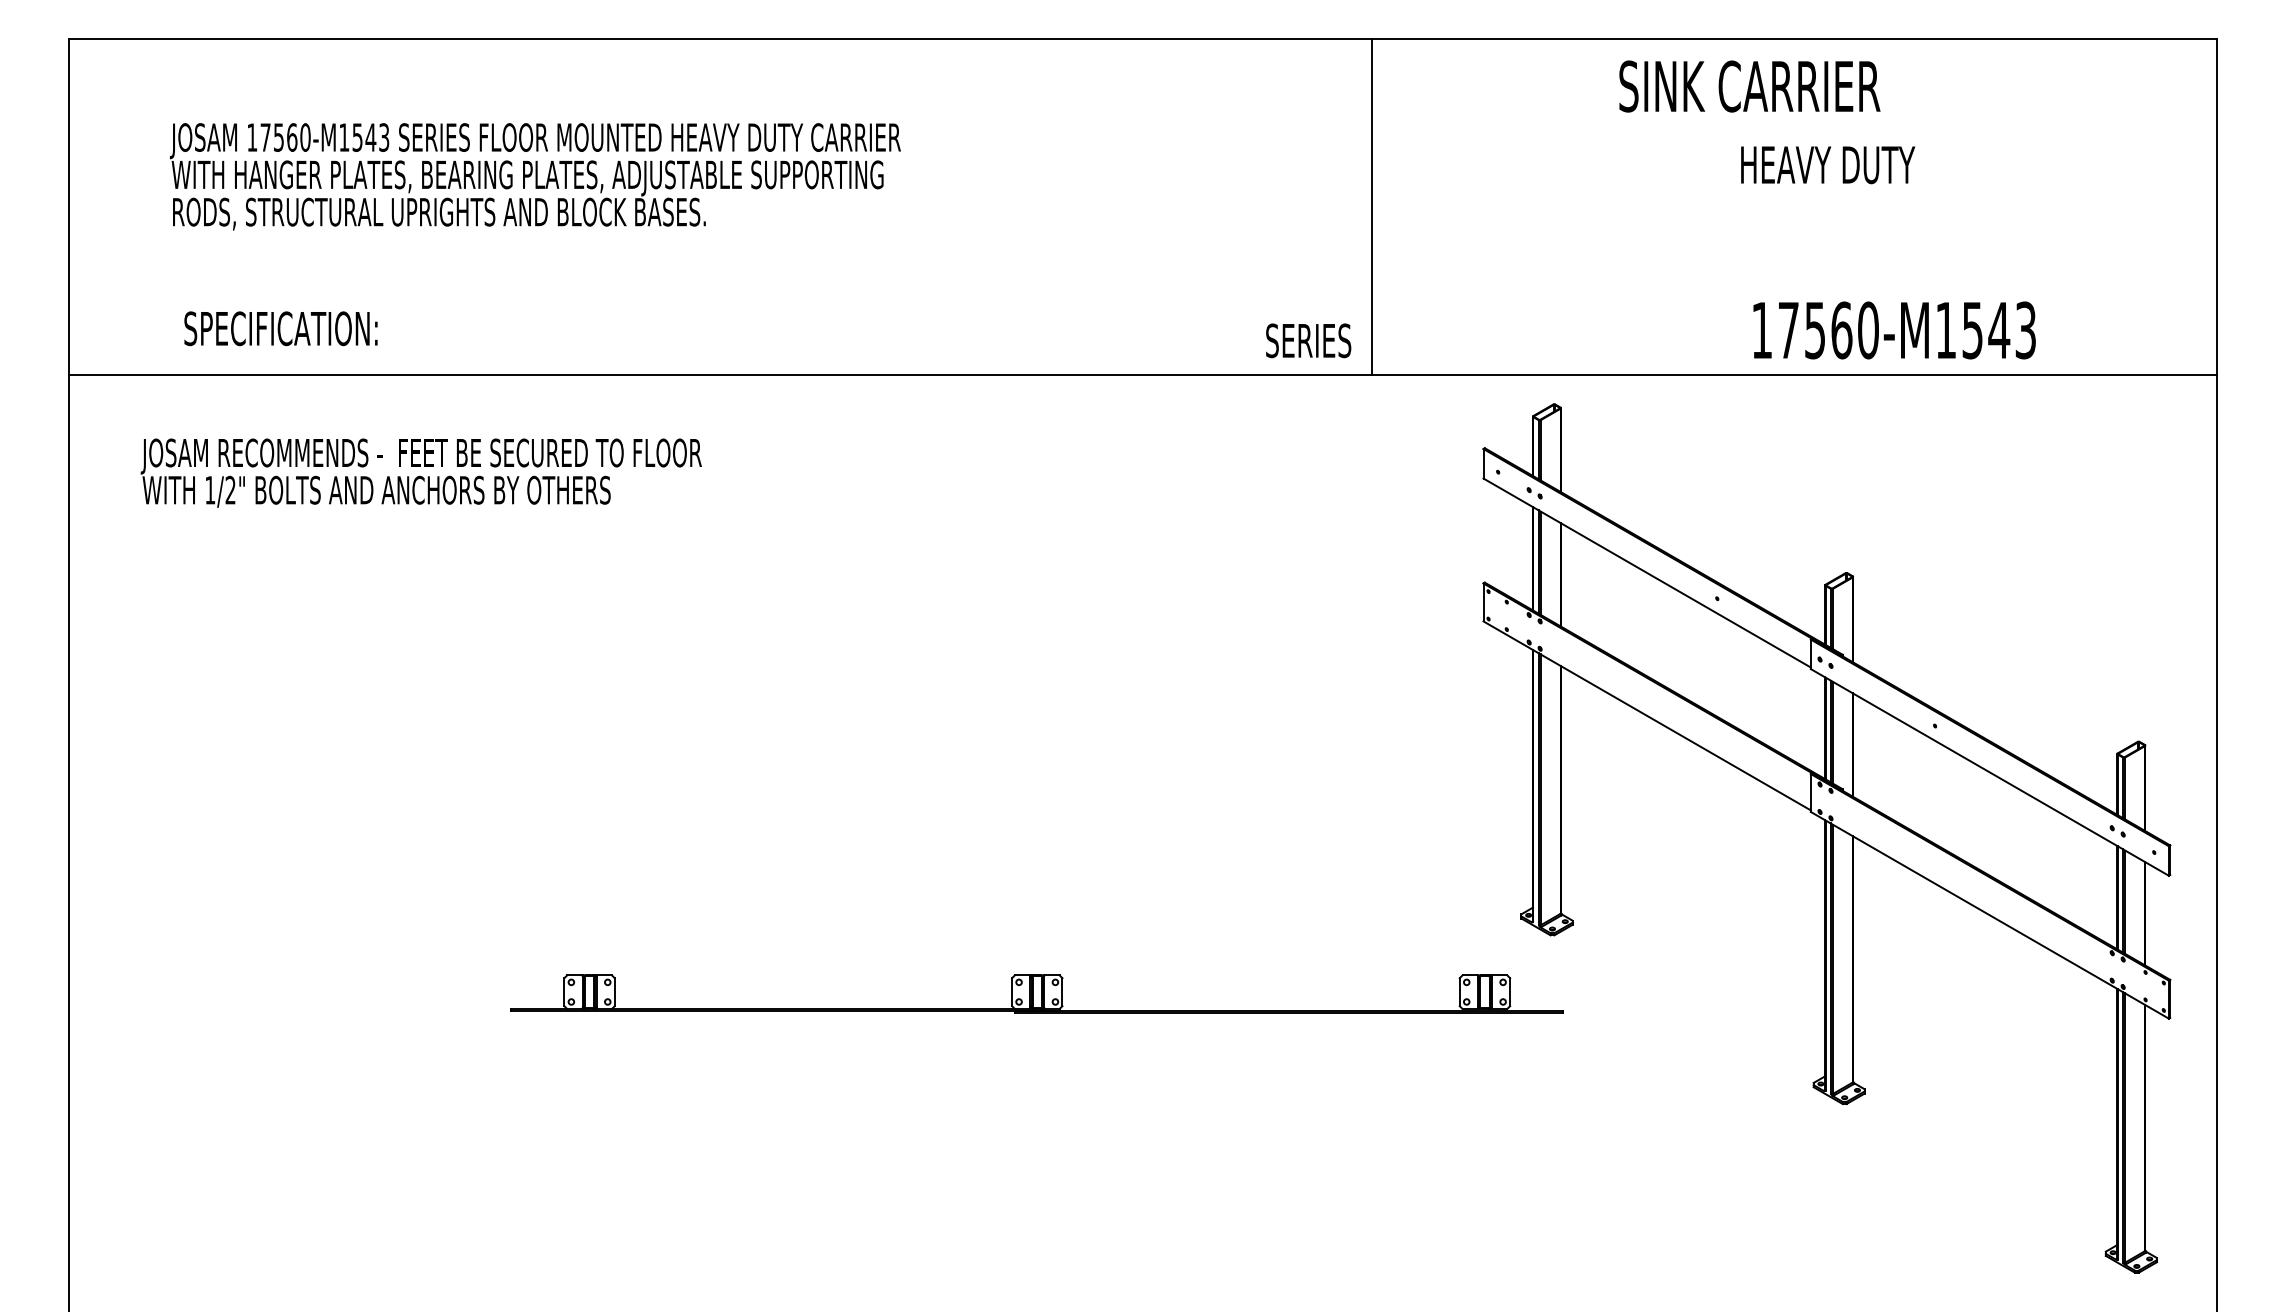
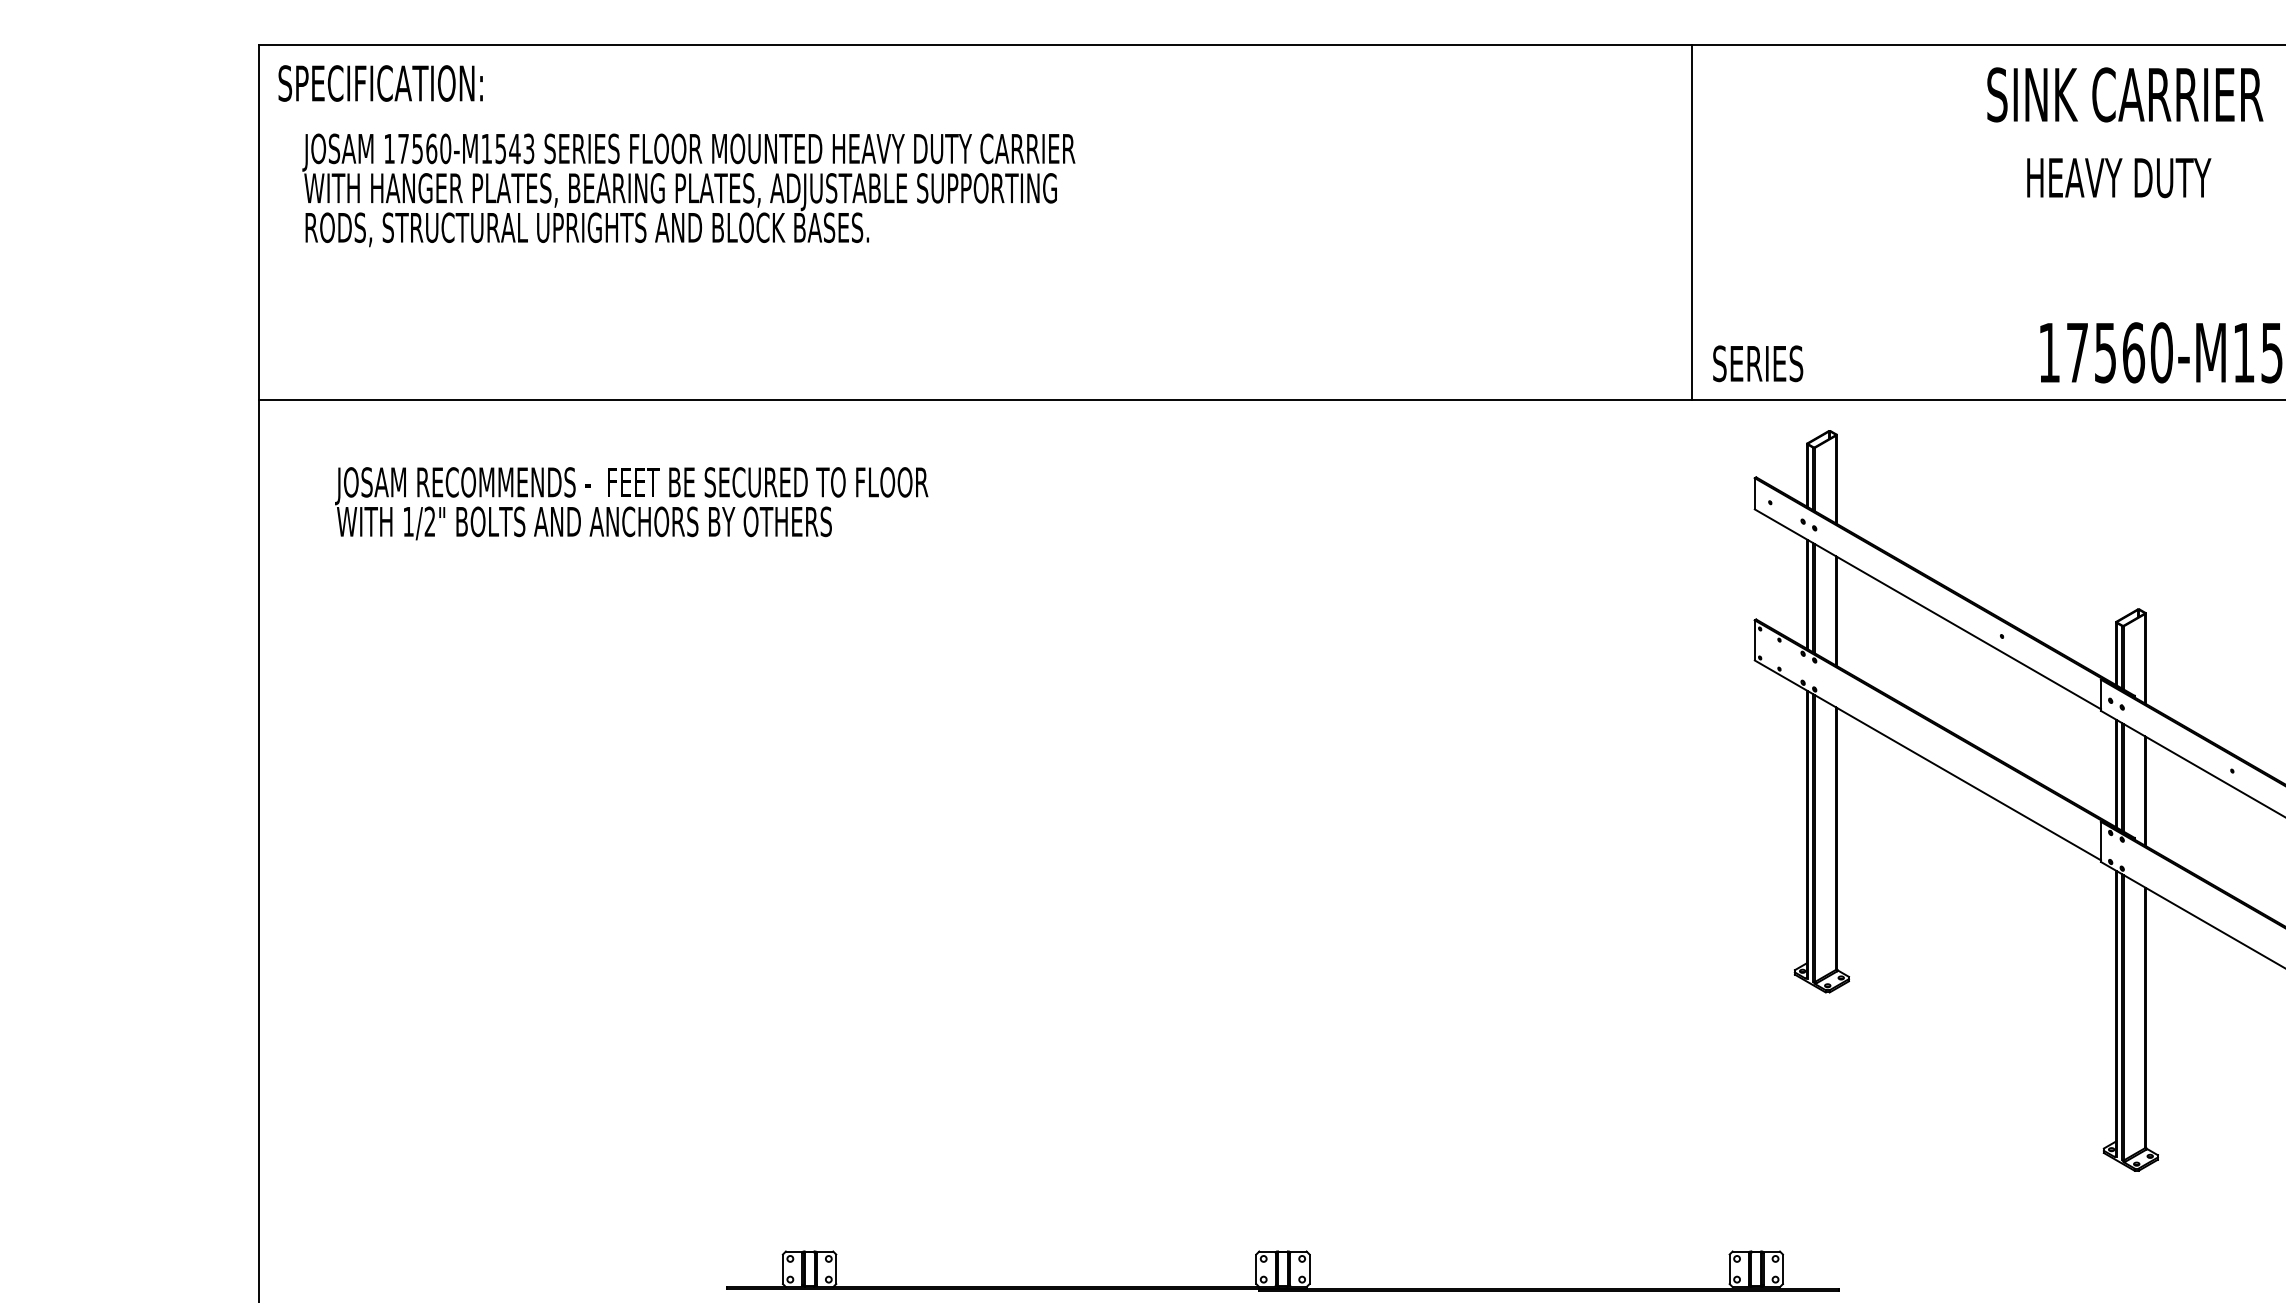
text: (1749, 86) -> (2124, 94), moved
text: (535, 176) -> (688, 190), moved
line: (1372, 206) -> (1692, 221), moved
text: (280, 328) -> (380, 83), moved
text: (1308, 340) -> (1757, 363), moved
part: (1036, 993) -> (1282, 1270), moved

